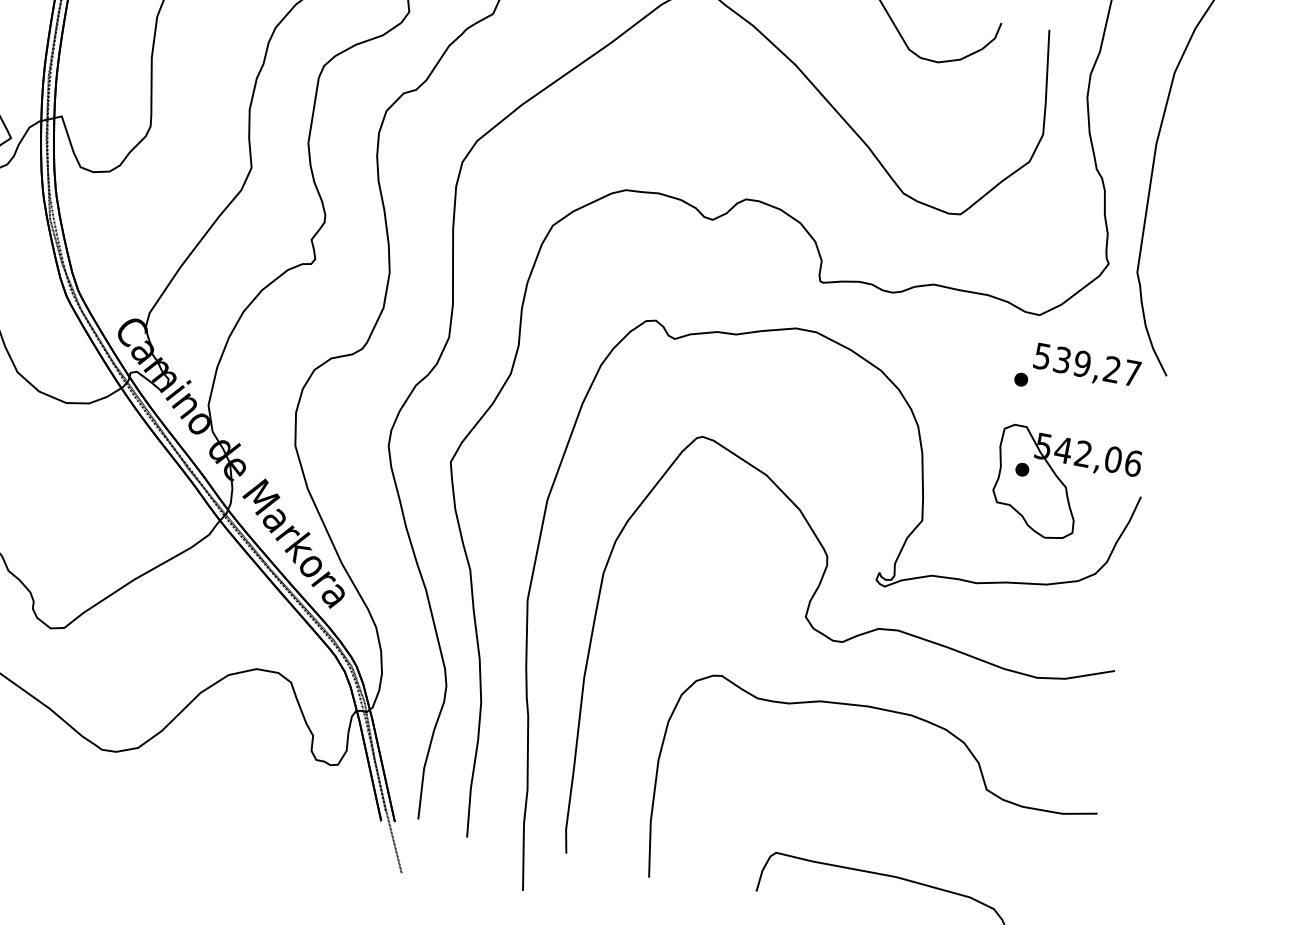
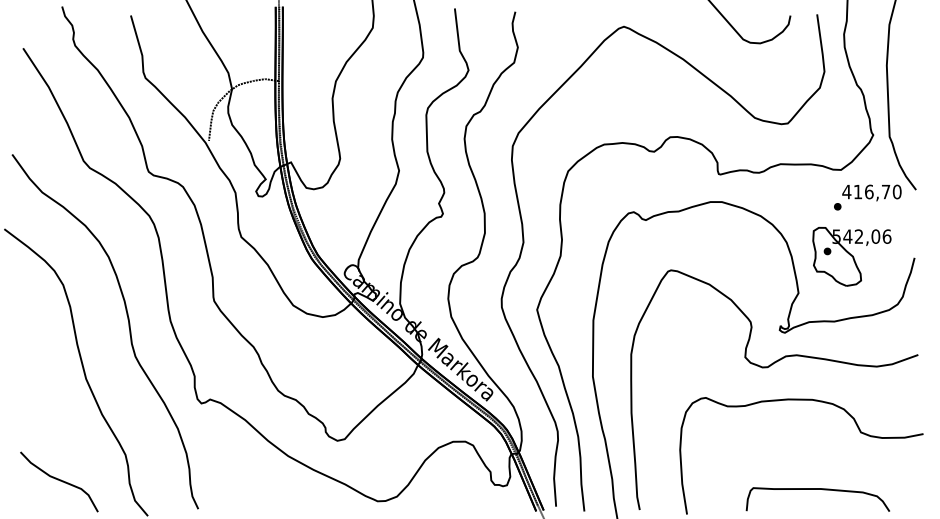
text: (1086, 363) -> (871, 191), 539,27 -> 416,70
part: (1063, 486) -> (851, 256), moved

